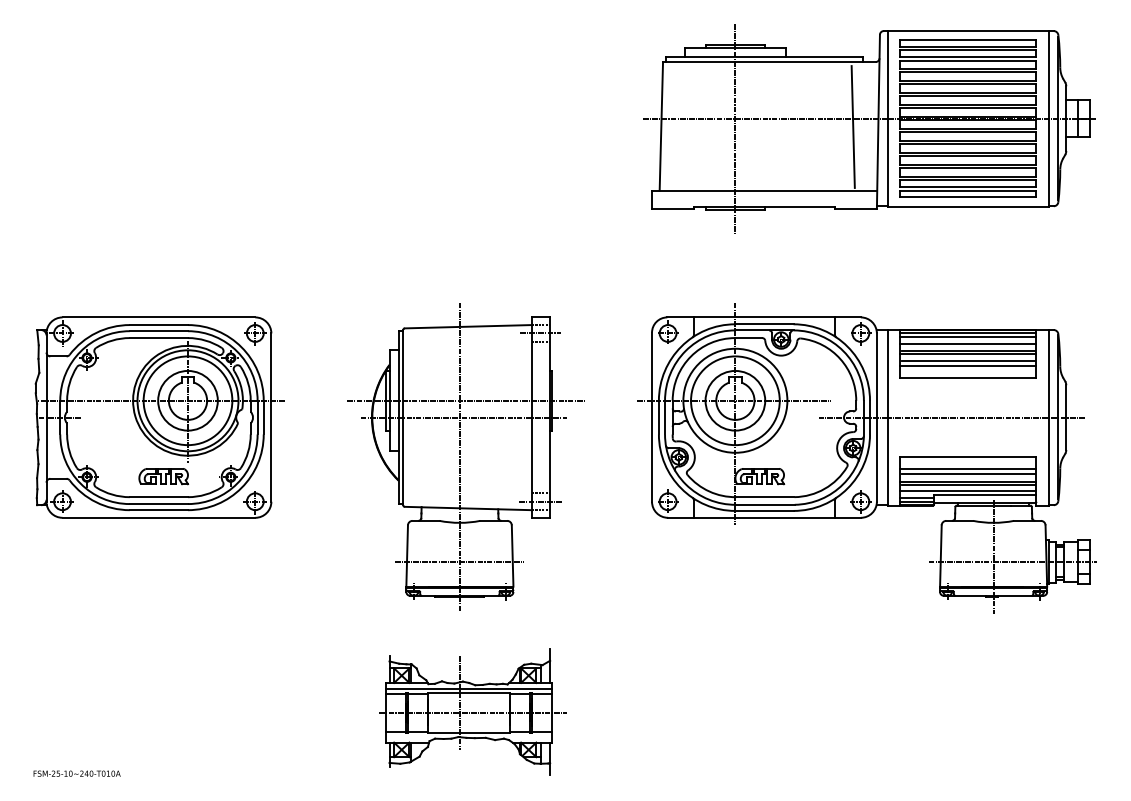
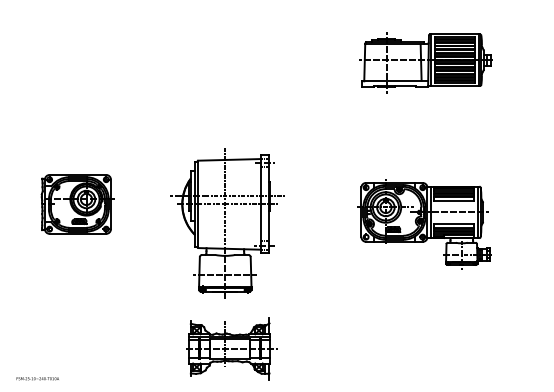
part: (868, 129) -> (425, 63), size x0.6
part: (158, 417) -> (77, 204), size x0.6
part: (866, 458) -> (424, 224), size x0.6

